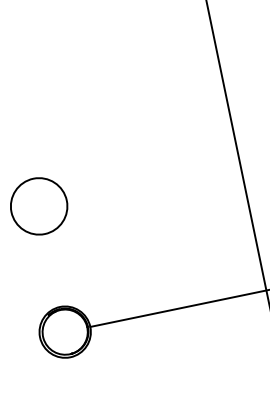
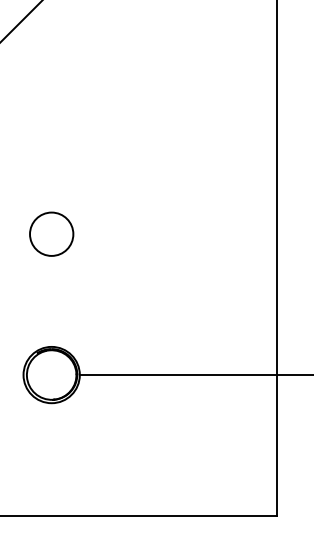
circle: (39, 206) -> (51, 234), size x0.7

